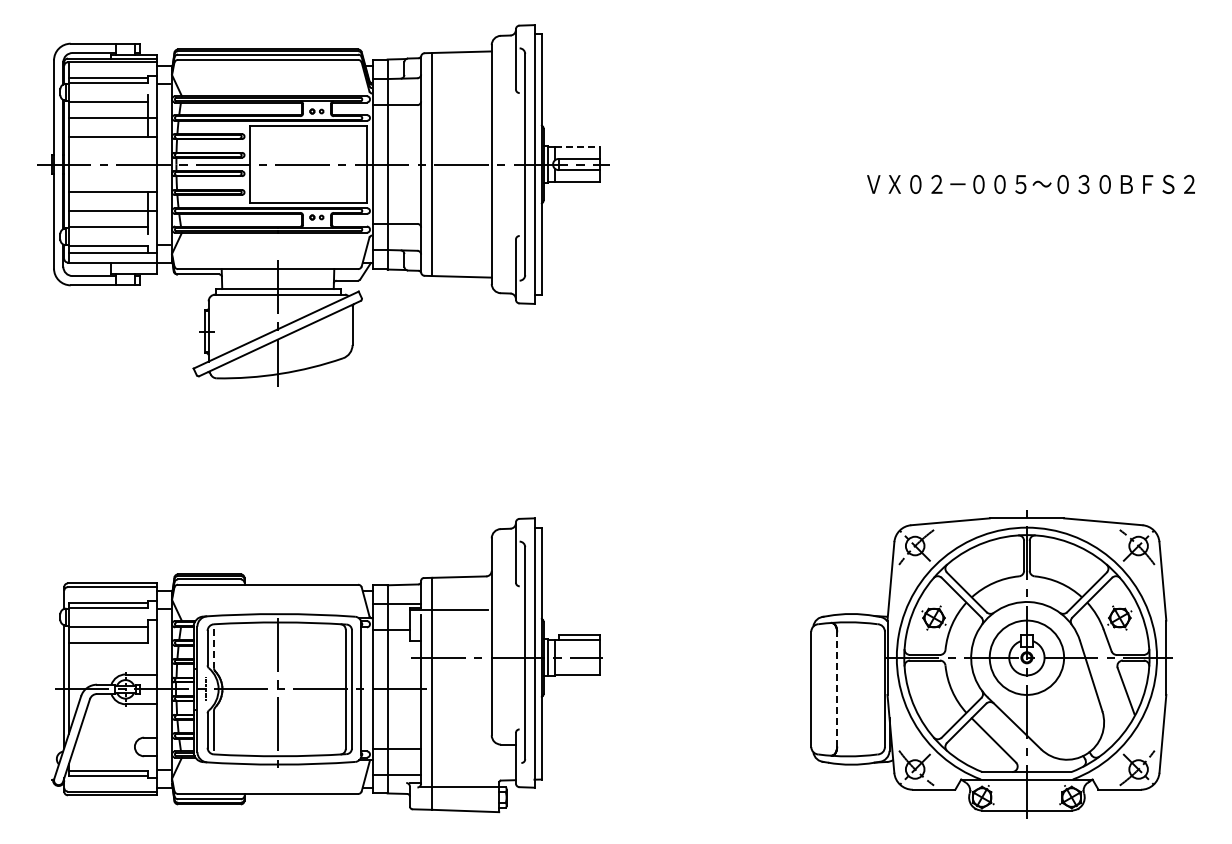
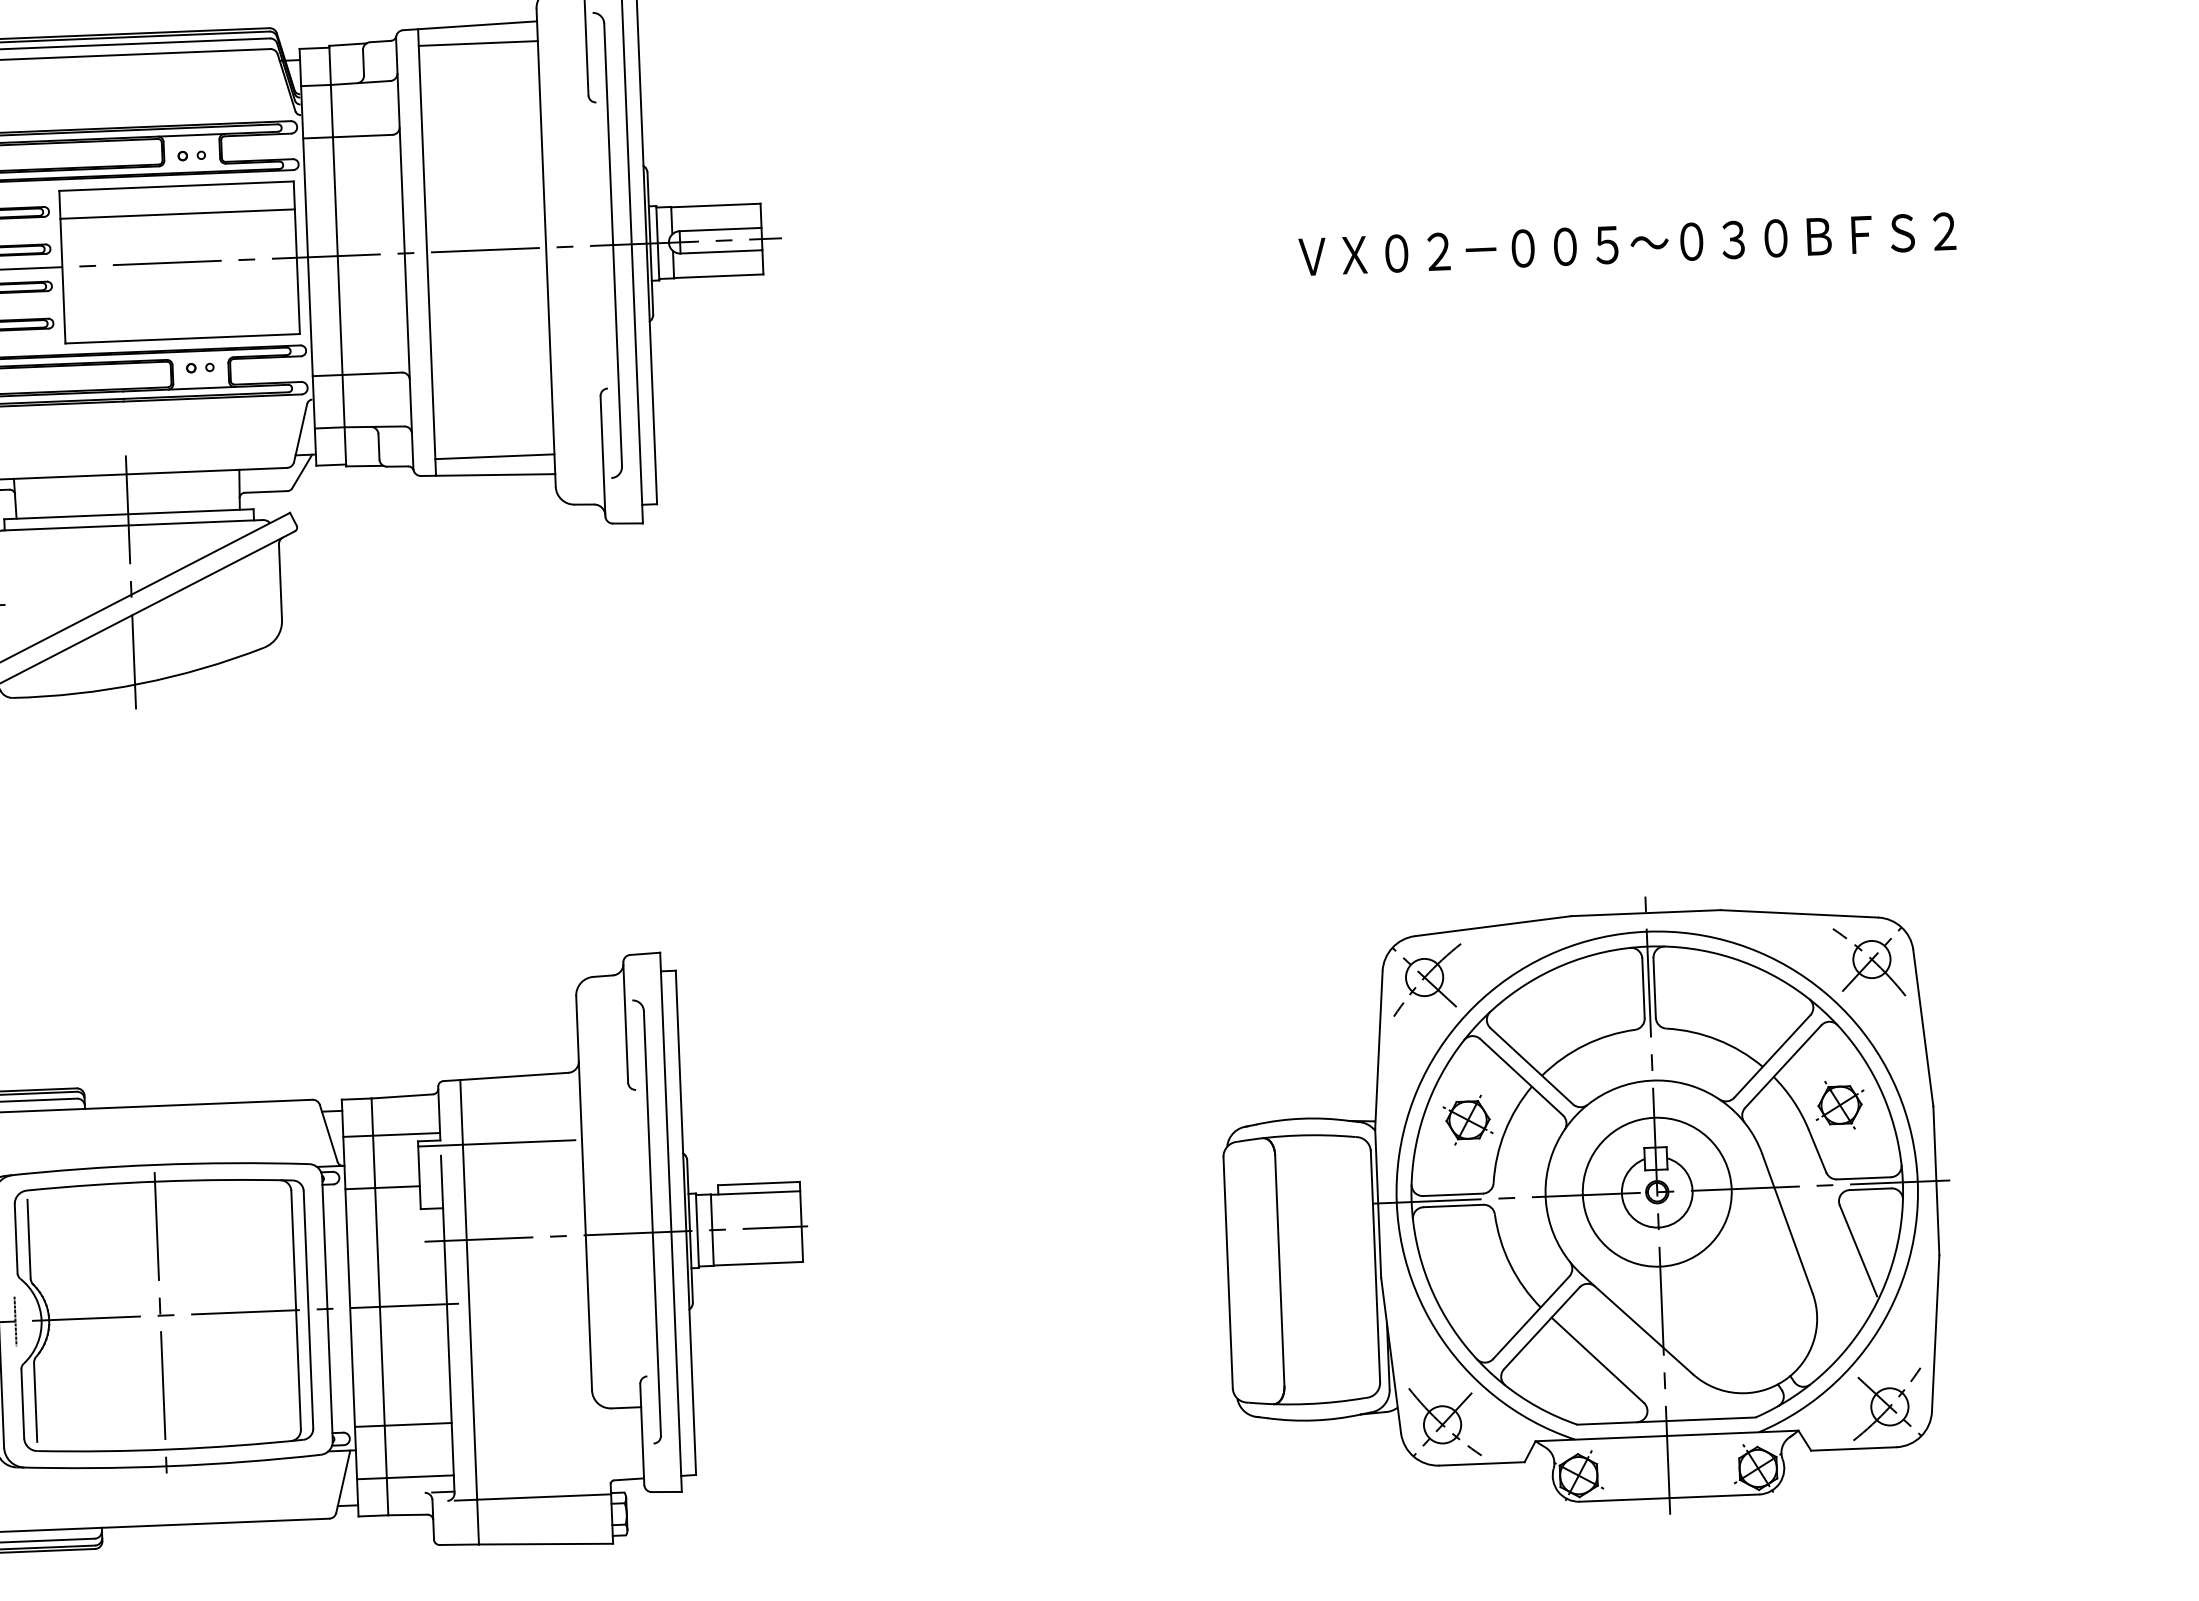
line: (461, 61) -> (477, 43), added
line: (308, 140) -> (177, 214), added
line: (577, 146) -> (716, 204), dashed -> solid
line: (461, 267) -> (493, 456), added
line: (214, 648) -> (29, 1238), dashed -> solid
line: (837, 689) -> (1280, 1270), dashed -> solid

